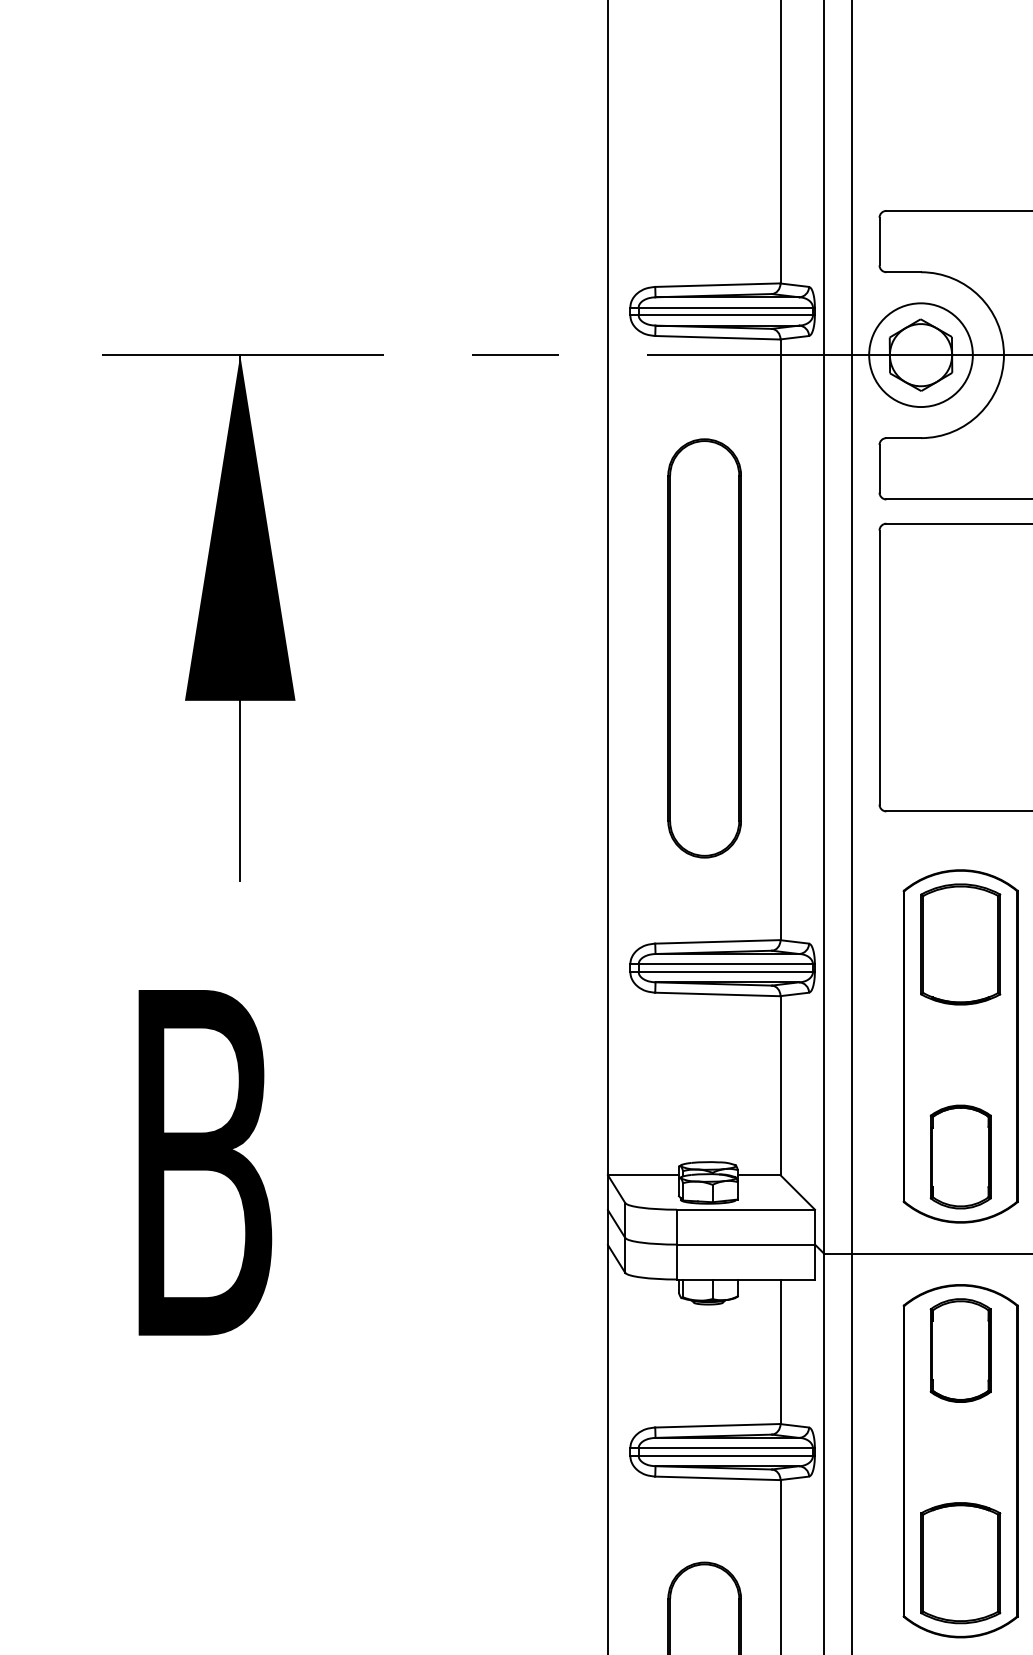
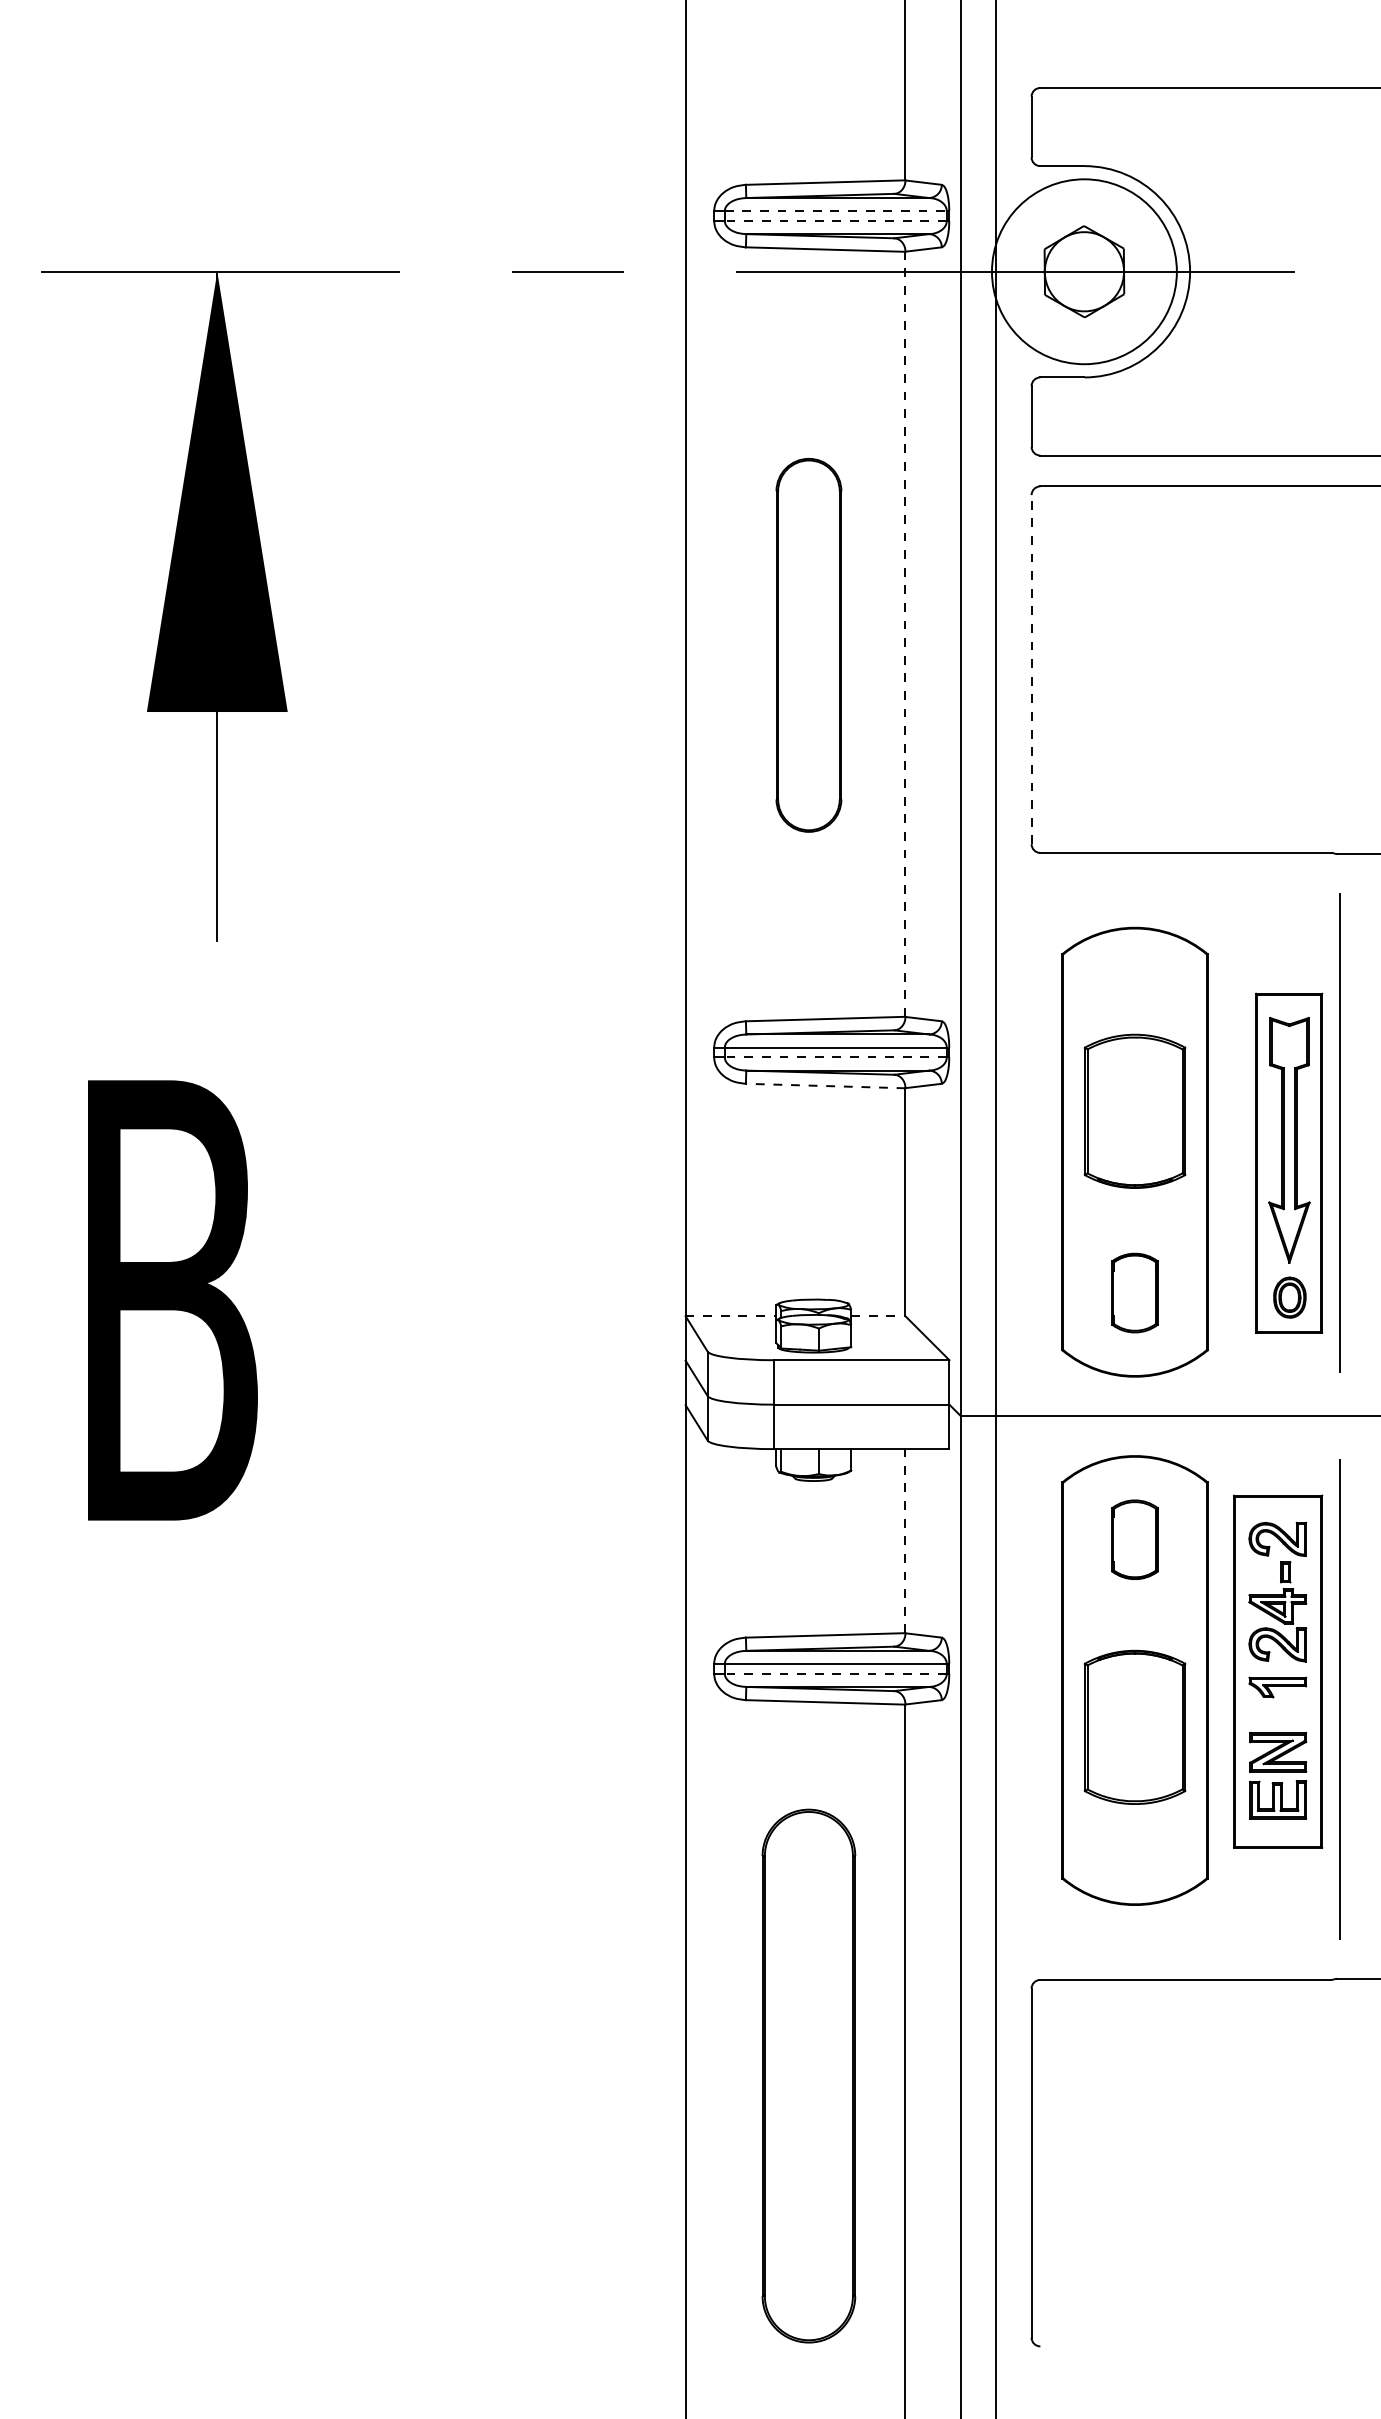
line: (725, 307) -> (835, 211), solid -> dashed
line: (725, 314) -> (835, 220), solid -> dashed
circle: (921, 354) -> (1084, 271), size x1.4
line: (780, 639) -> (905, 633), solid -> dashed
part: (704, 648) -> (808, 645), size x0.7
line: (879, 667) -> (1031, 669), solid -> dashed
part: (960, 943) -> (1134, 1110), moved
line: (725, 972) -> (835, 1057), solid -> dashed
line: (717, 994) -> (825, 1086), solid -> dashed
part: (960, 1156) -> (1134, 1292), size x0.6
line: (643, 1175) -> (731, 1316), solid -> dashed
line: (759, 1175) -> (878, 1316), solid -> dashed
part: (960, 1350) -> (1134, 1539), size x0.6
line: (780, 1351) -> (905, 1540), solid -> dashed
line: (725, 1455) -> (835, 1673), solid -> dashed
part: (960, 1562) -> (1134, 1726), moved

